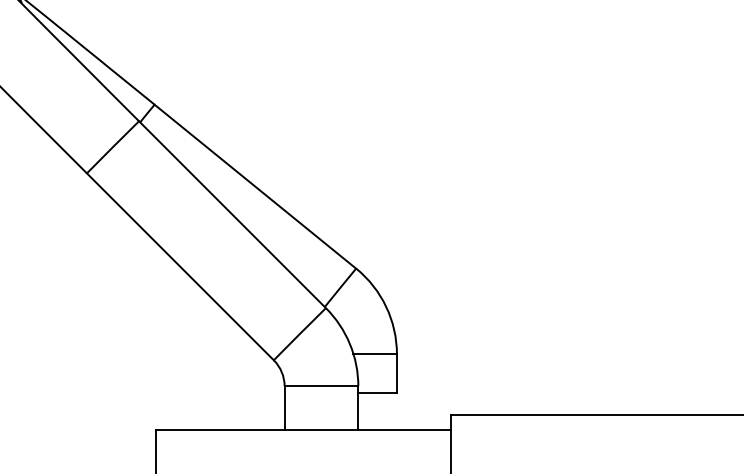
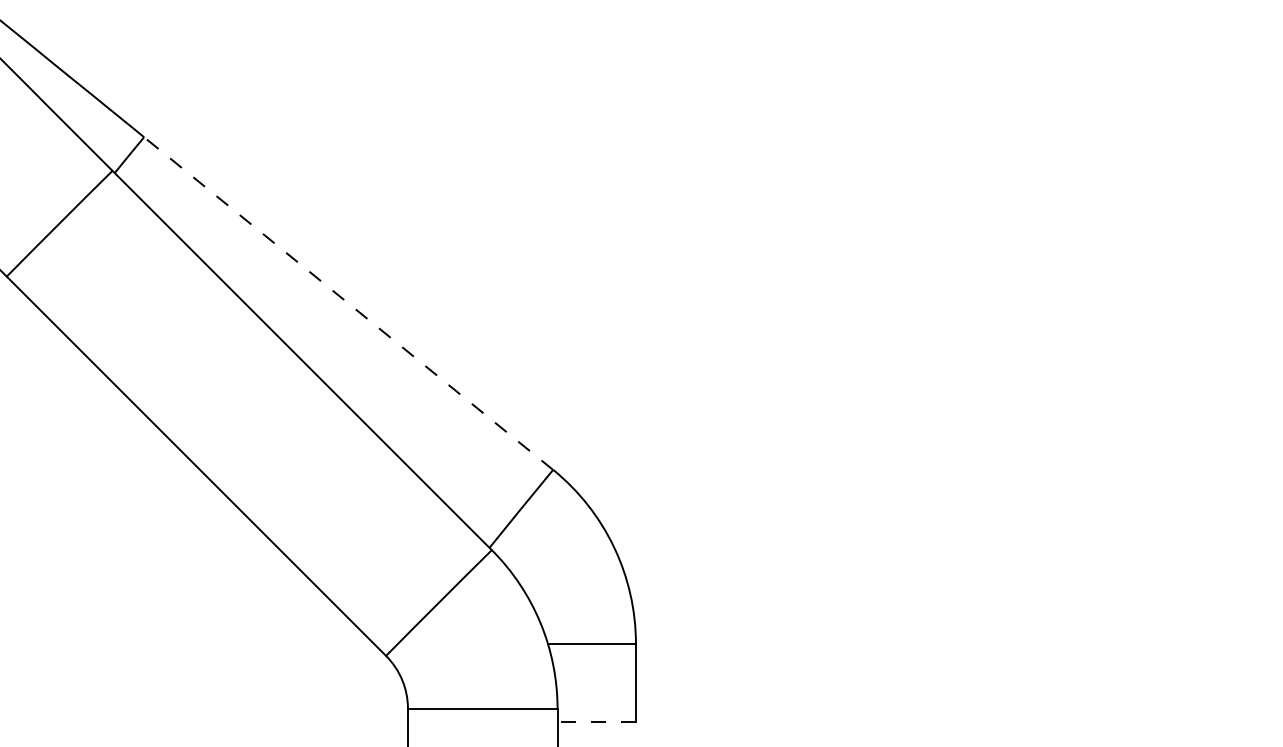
line: (255, 186) -> (348, 303), solid -> dashed
line: (377, 393) -> (596, 723), solid -> dashed

